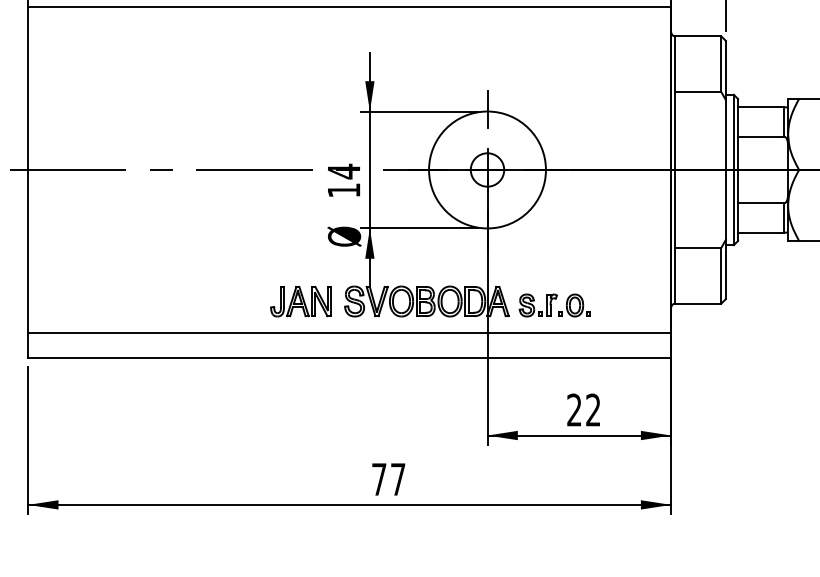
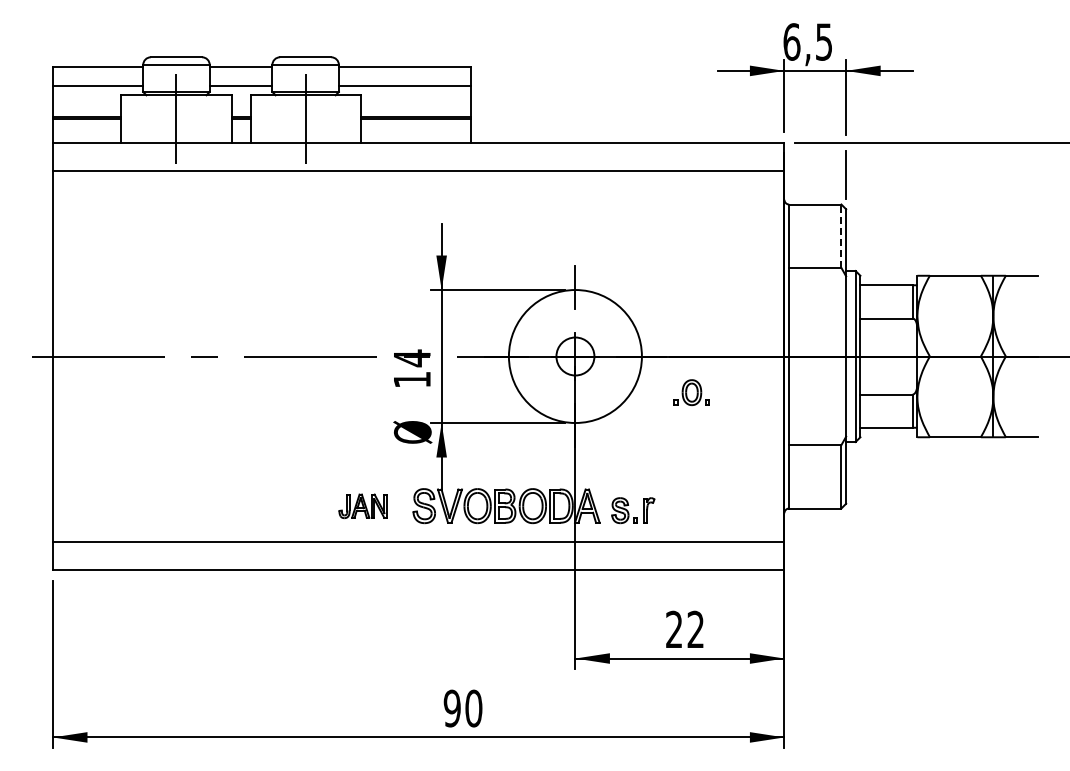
line: (721, 64) -> (841, 236), solid -> dashed
part: (300, 301) -> (362, 506), size x0.7
part: (574, 305) -> (691, 392), moved
text: (388, 479) -> (462, 708), 77 -> 90

